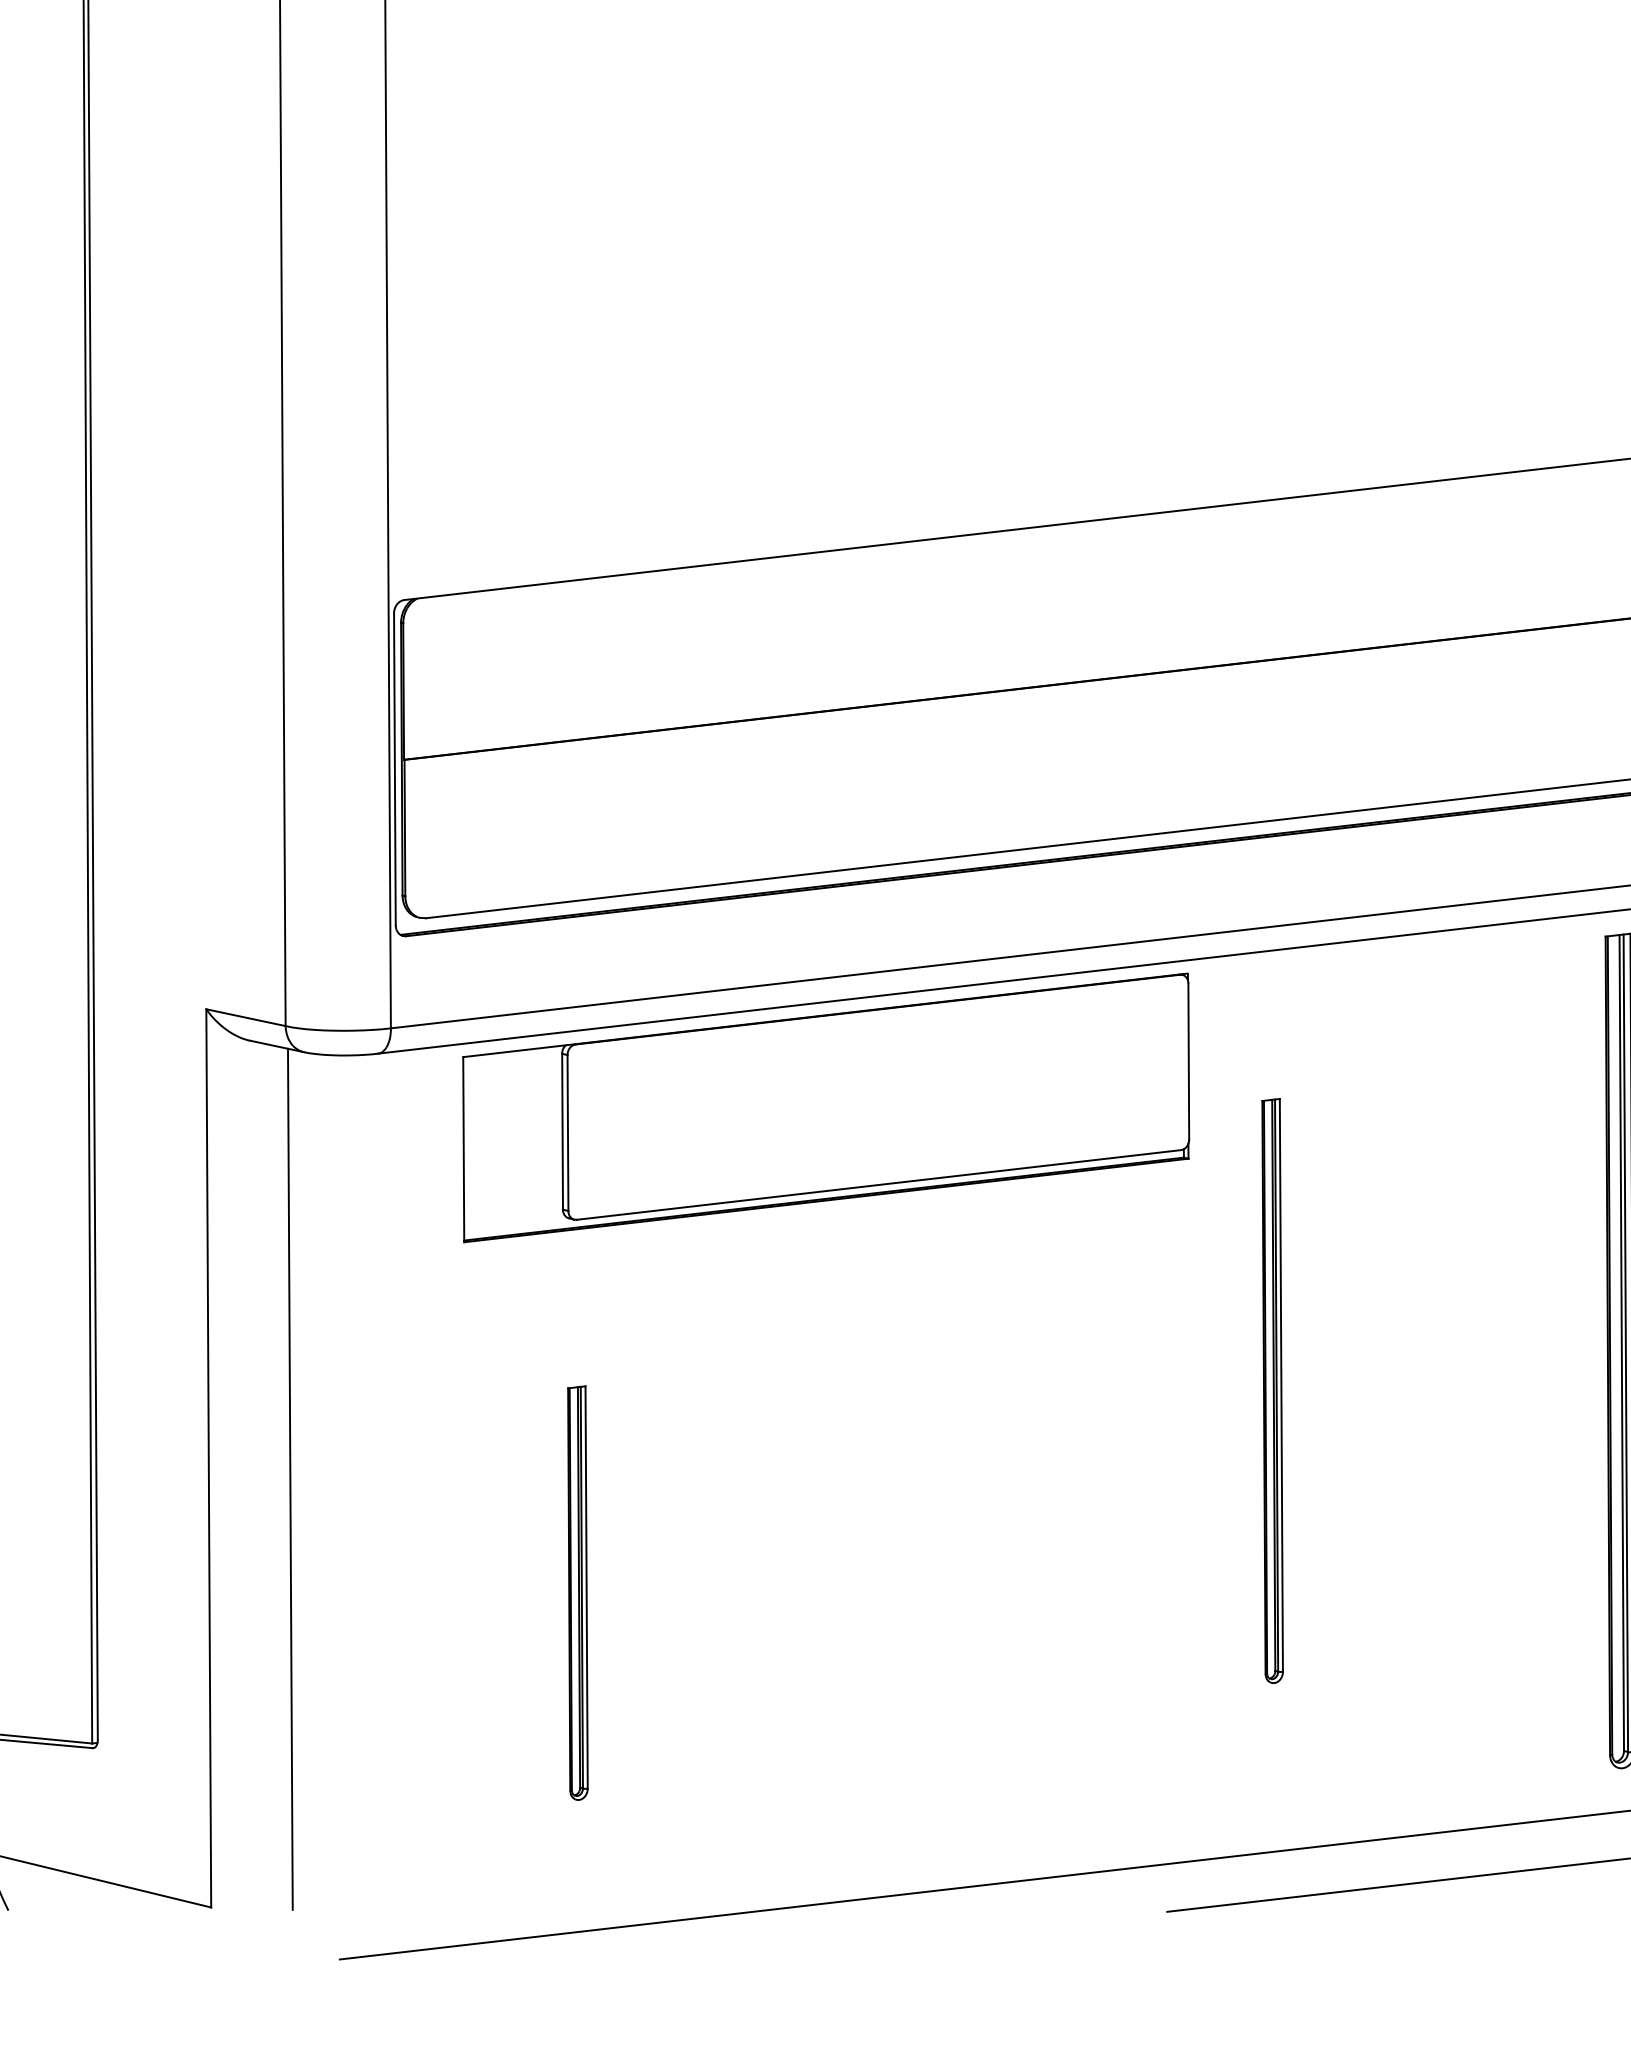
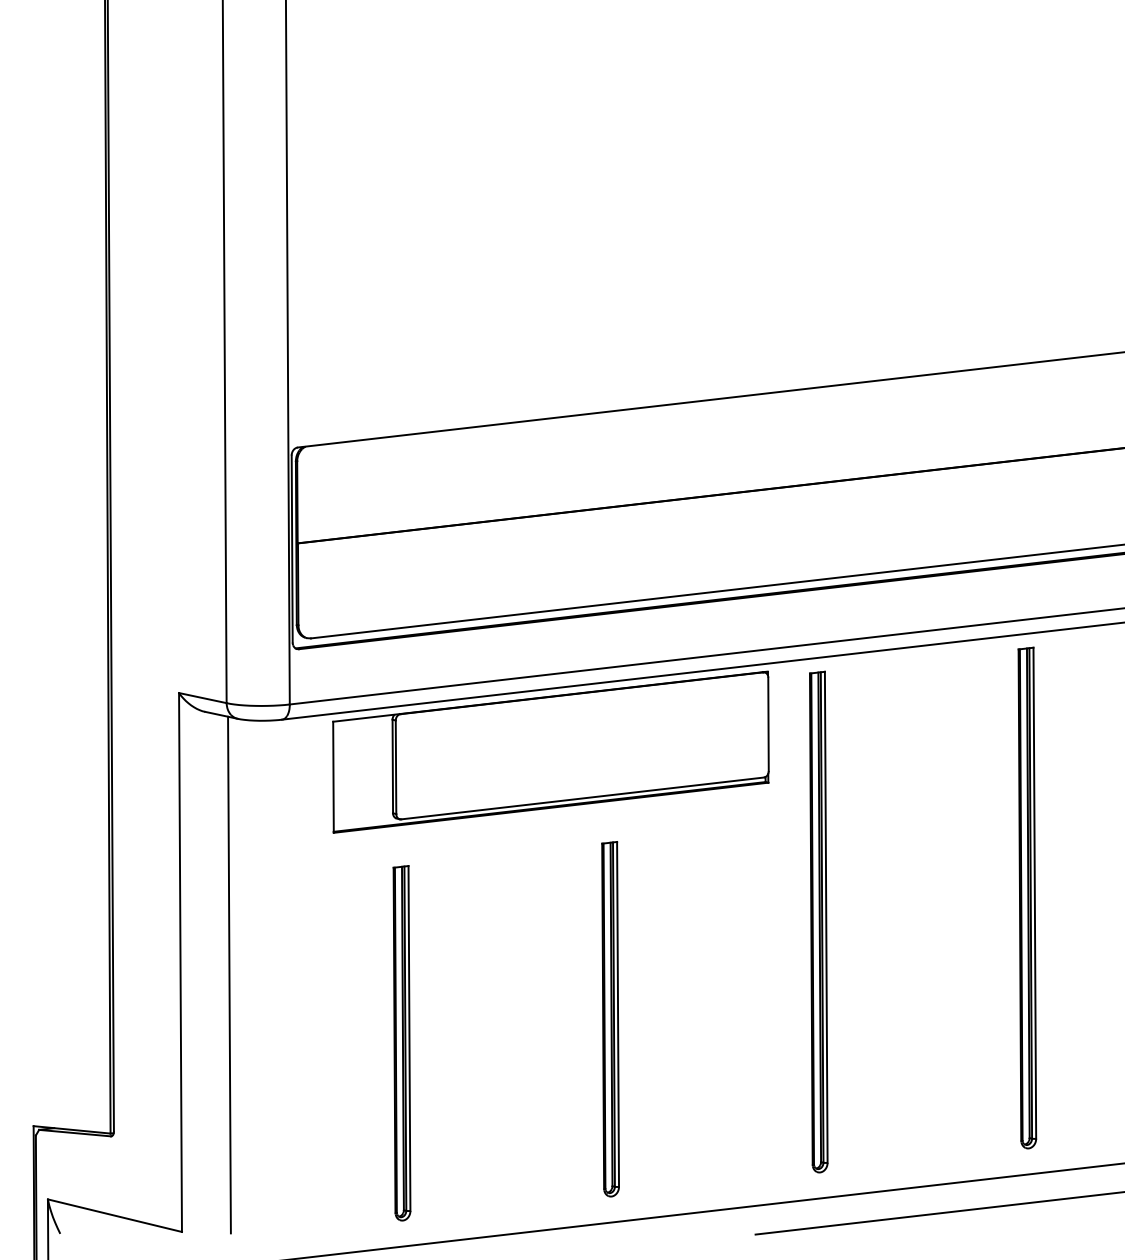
part: (1272, 1390) -> (818, 921), size x1.43
part: (925, 1553) -> (610, 1019), added
part: (577, 1593) -> (401, 1043), size x1.43

